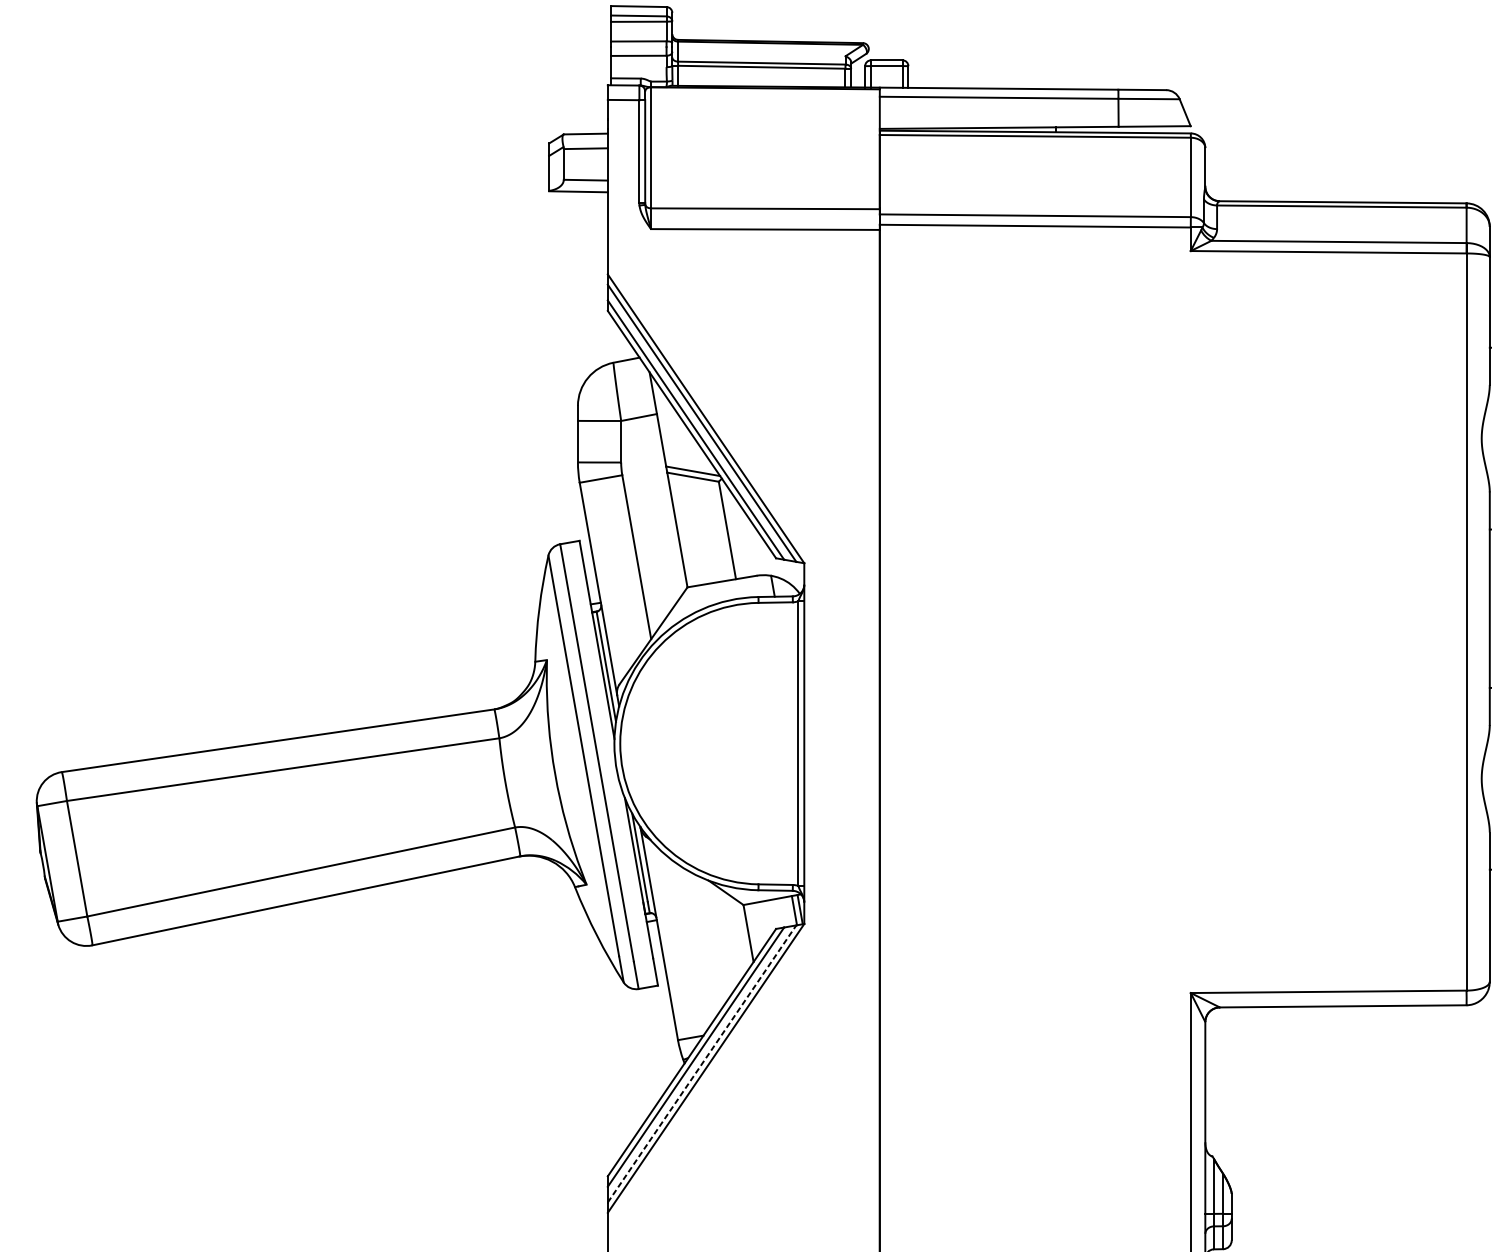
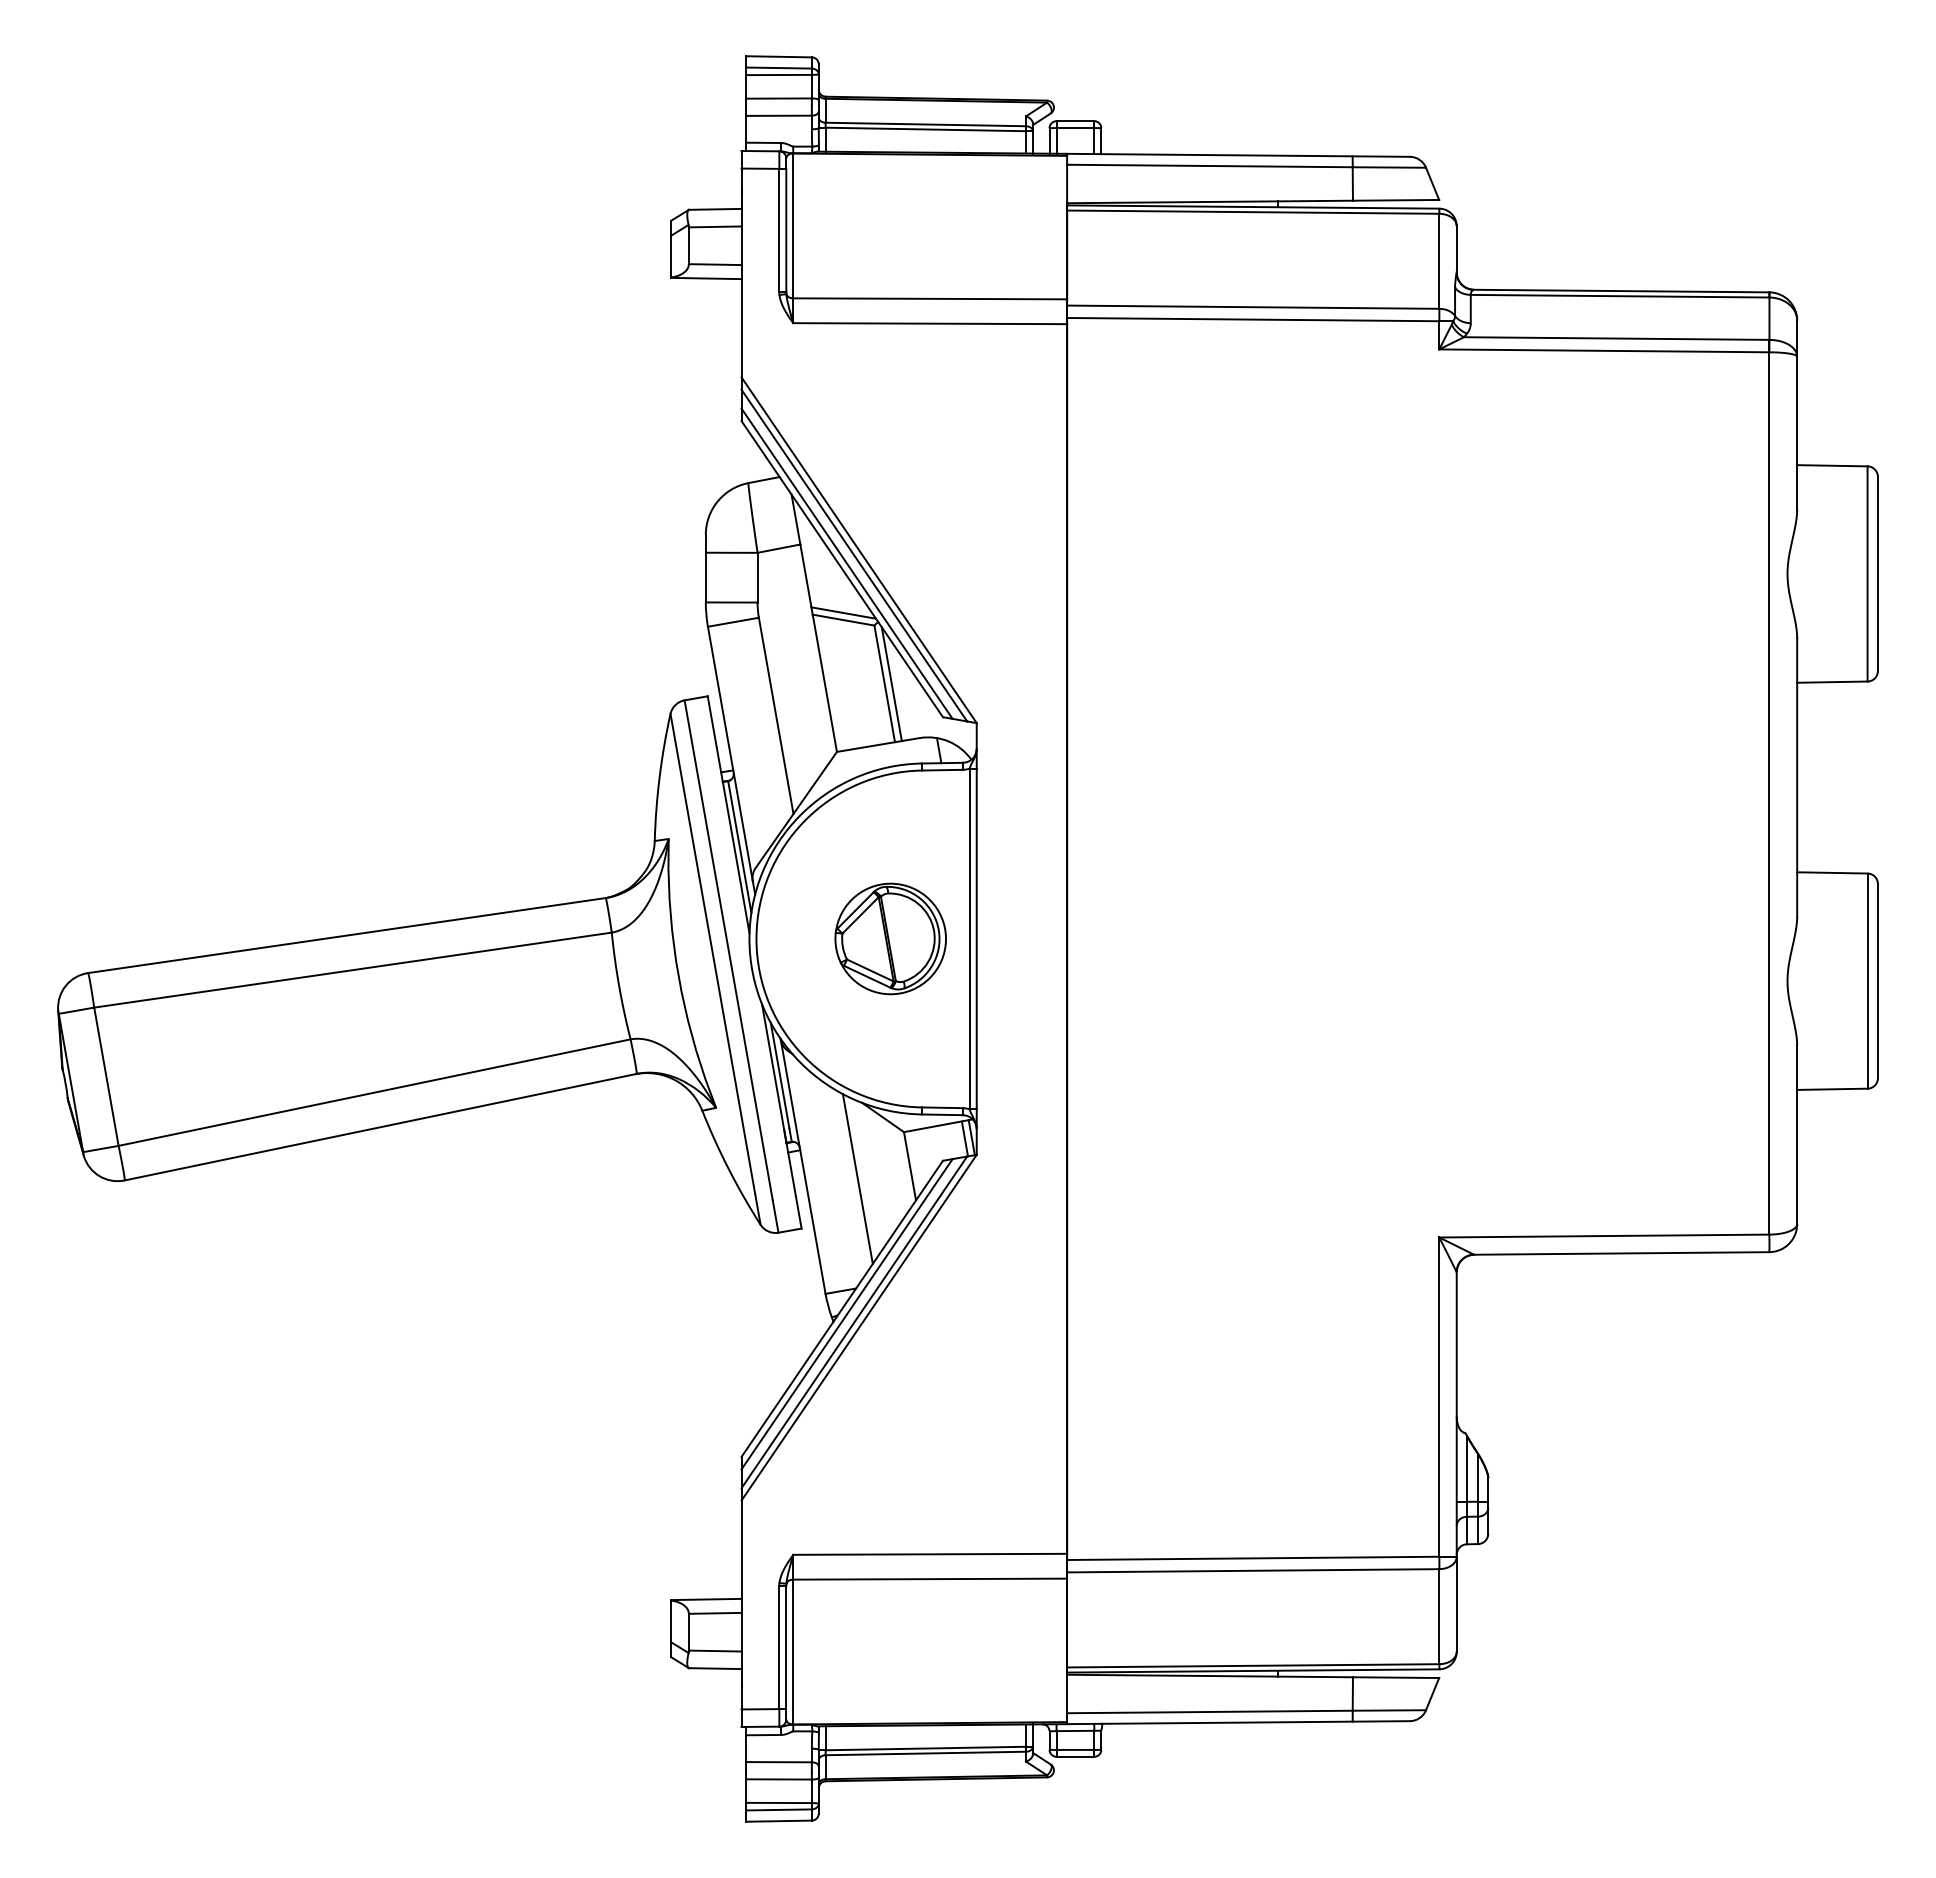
line: (733, 531) -> (891, 684), added
part: (732, 743) -> (890, 938), added
line: (704, 943) -> (857, 1178), added
line: (702, 1064) -> (854, 1322), dashed -> solid

